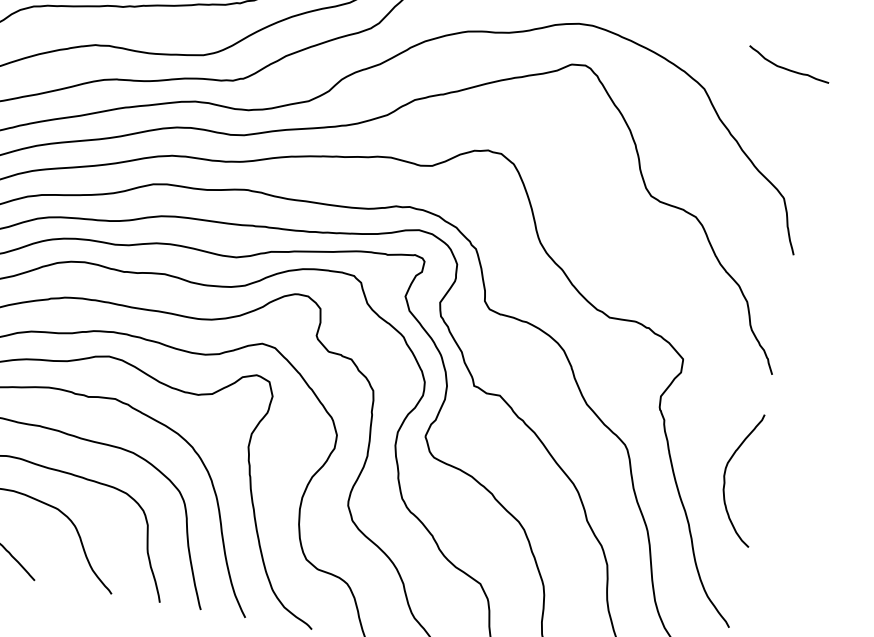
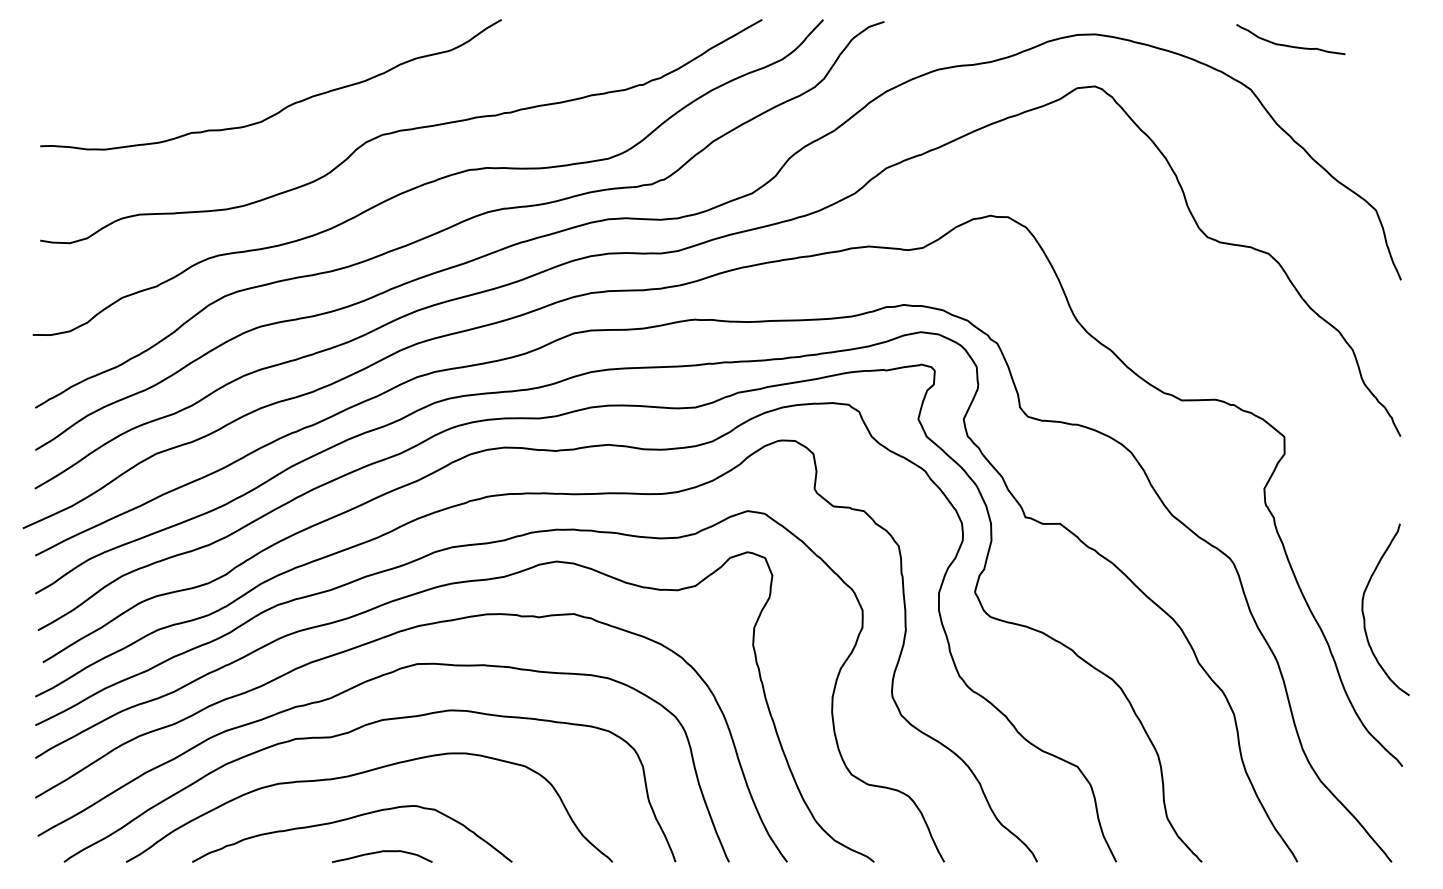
curve: (788, 69) -> (1290, 45), moved
curve: (725, 479) -> (1364, 614), moved

